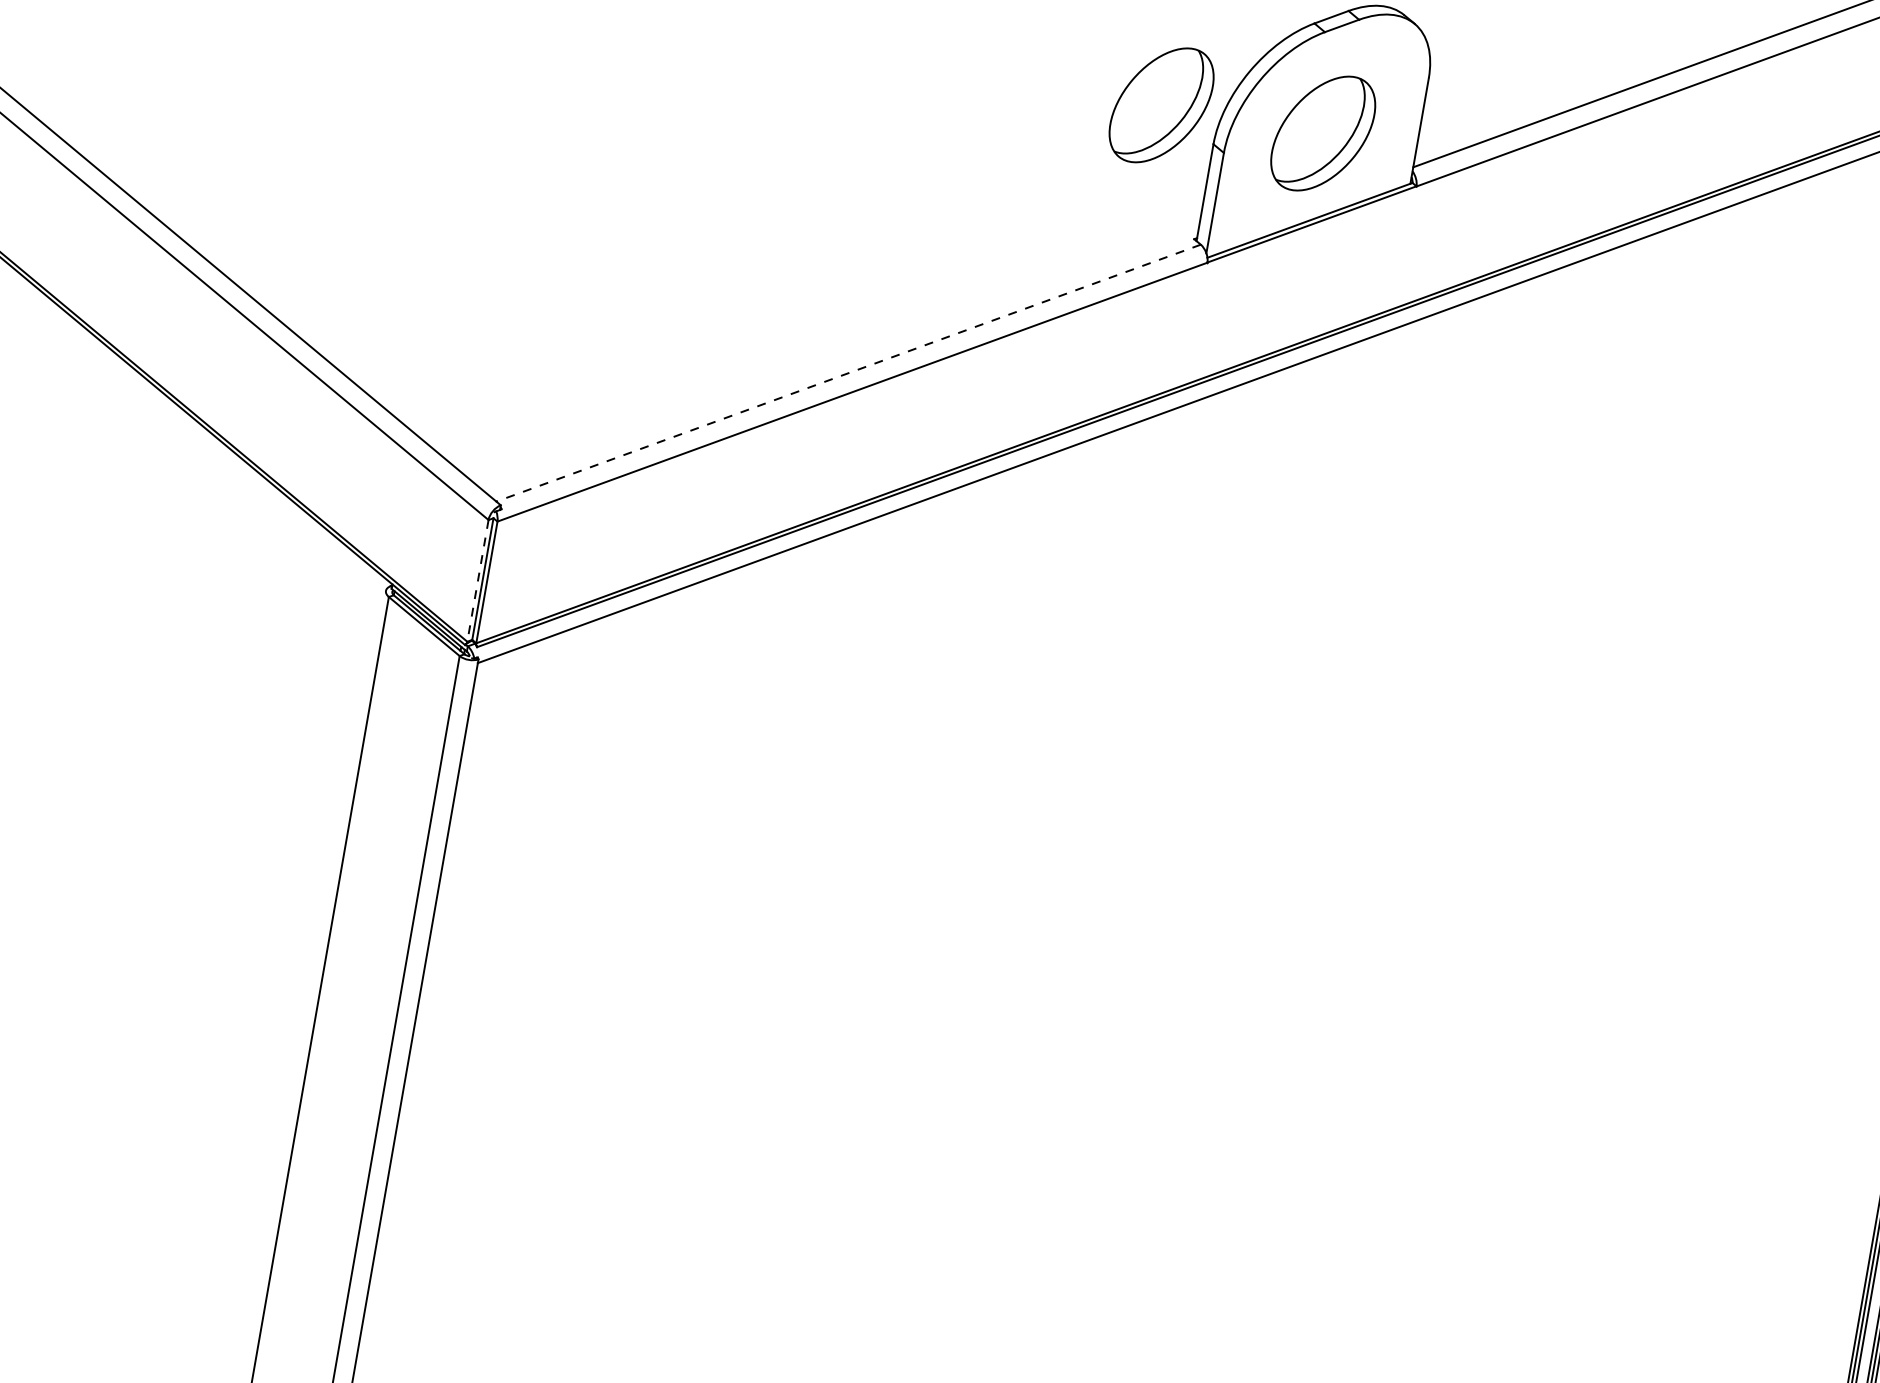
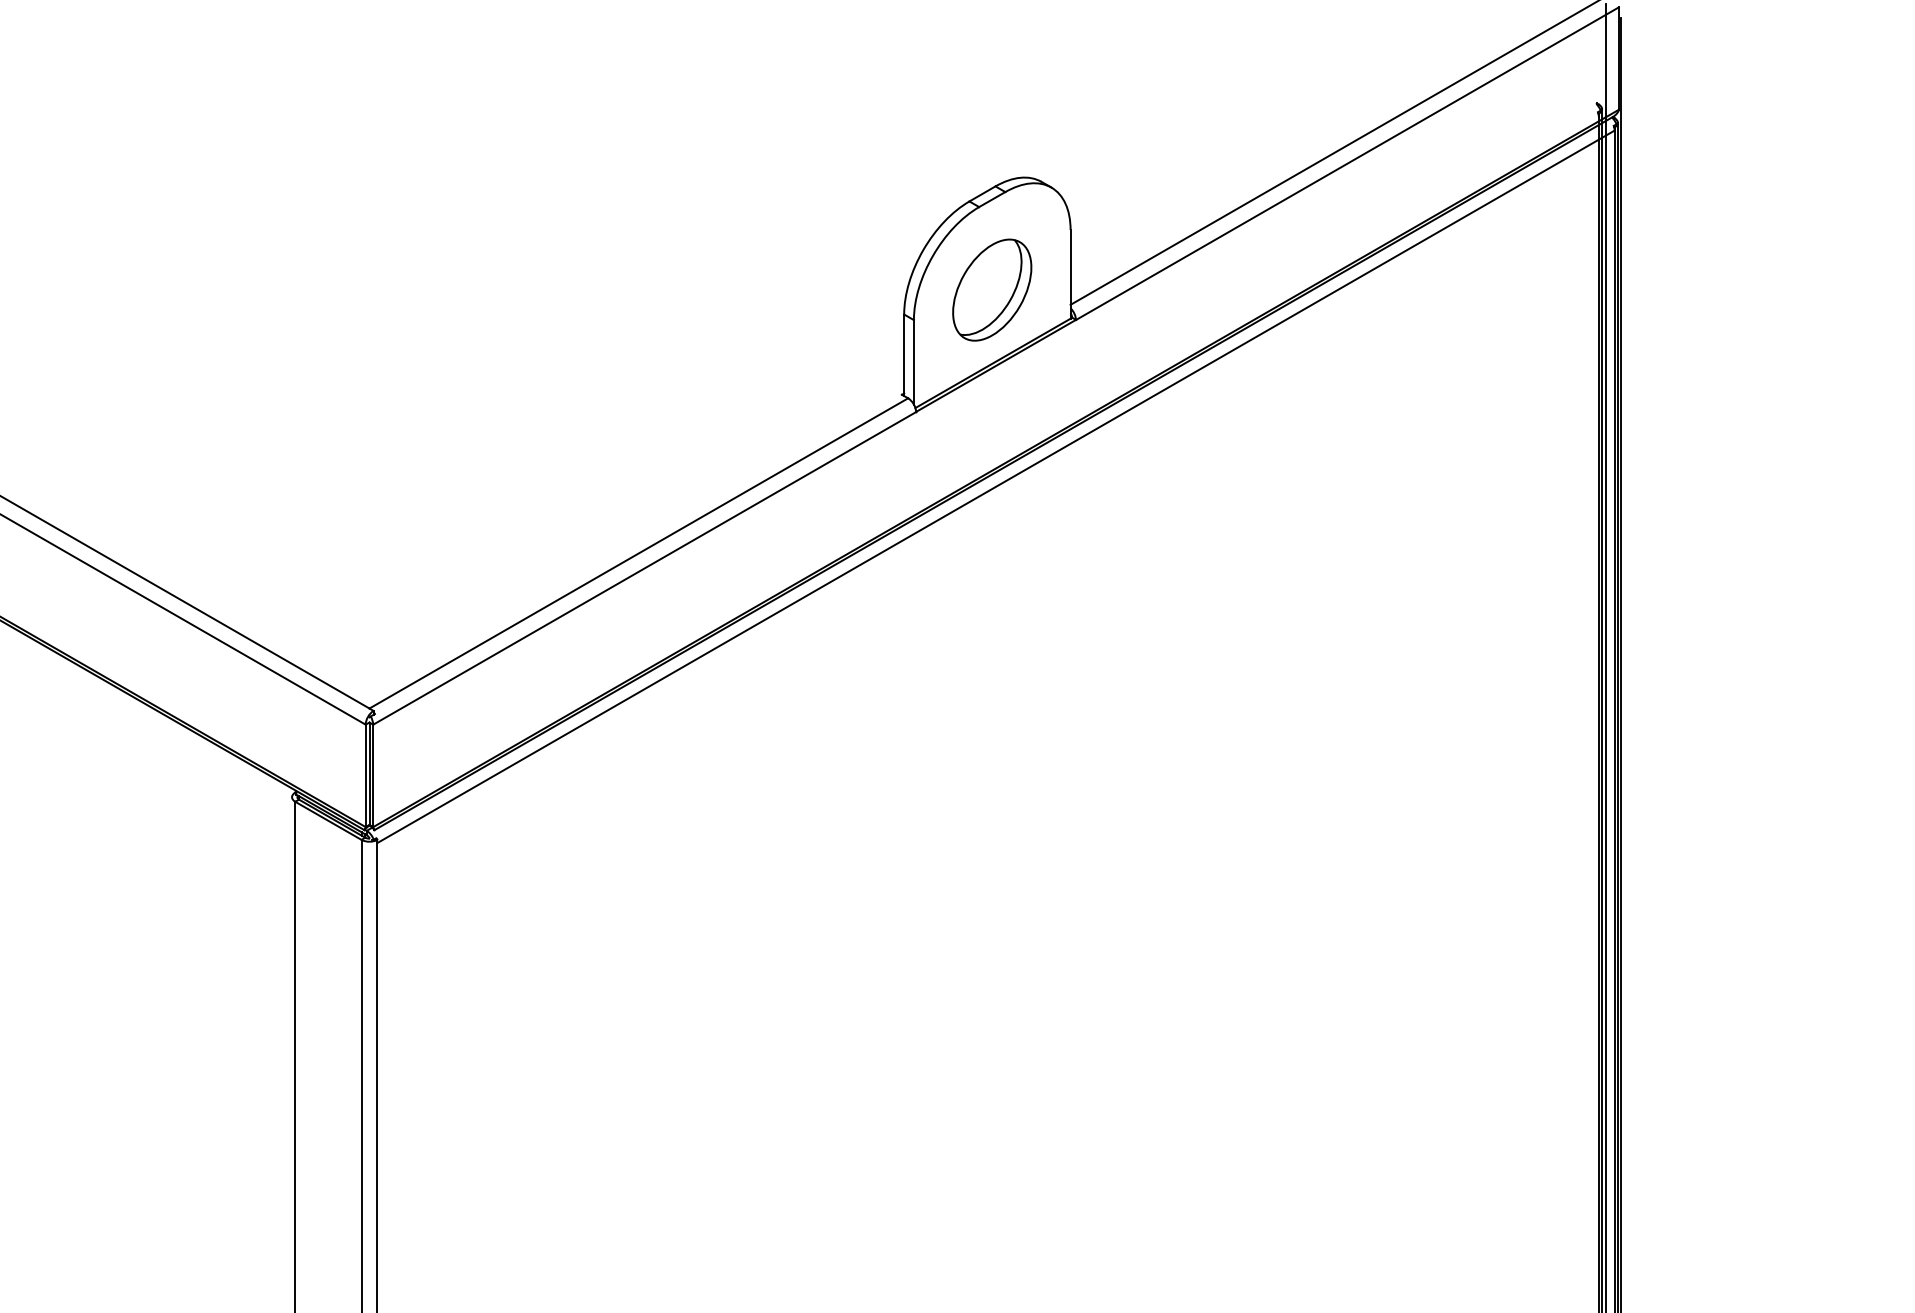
part: (1162, 104) -> (856, 289), removed
line: (848, 373) -> (638, 553), dashed -> solid
line: (477, 581) -> (365, 776), dashed -> solid

